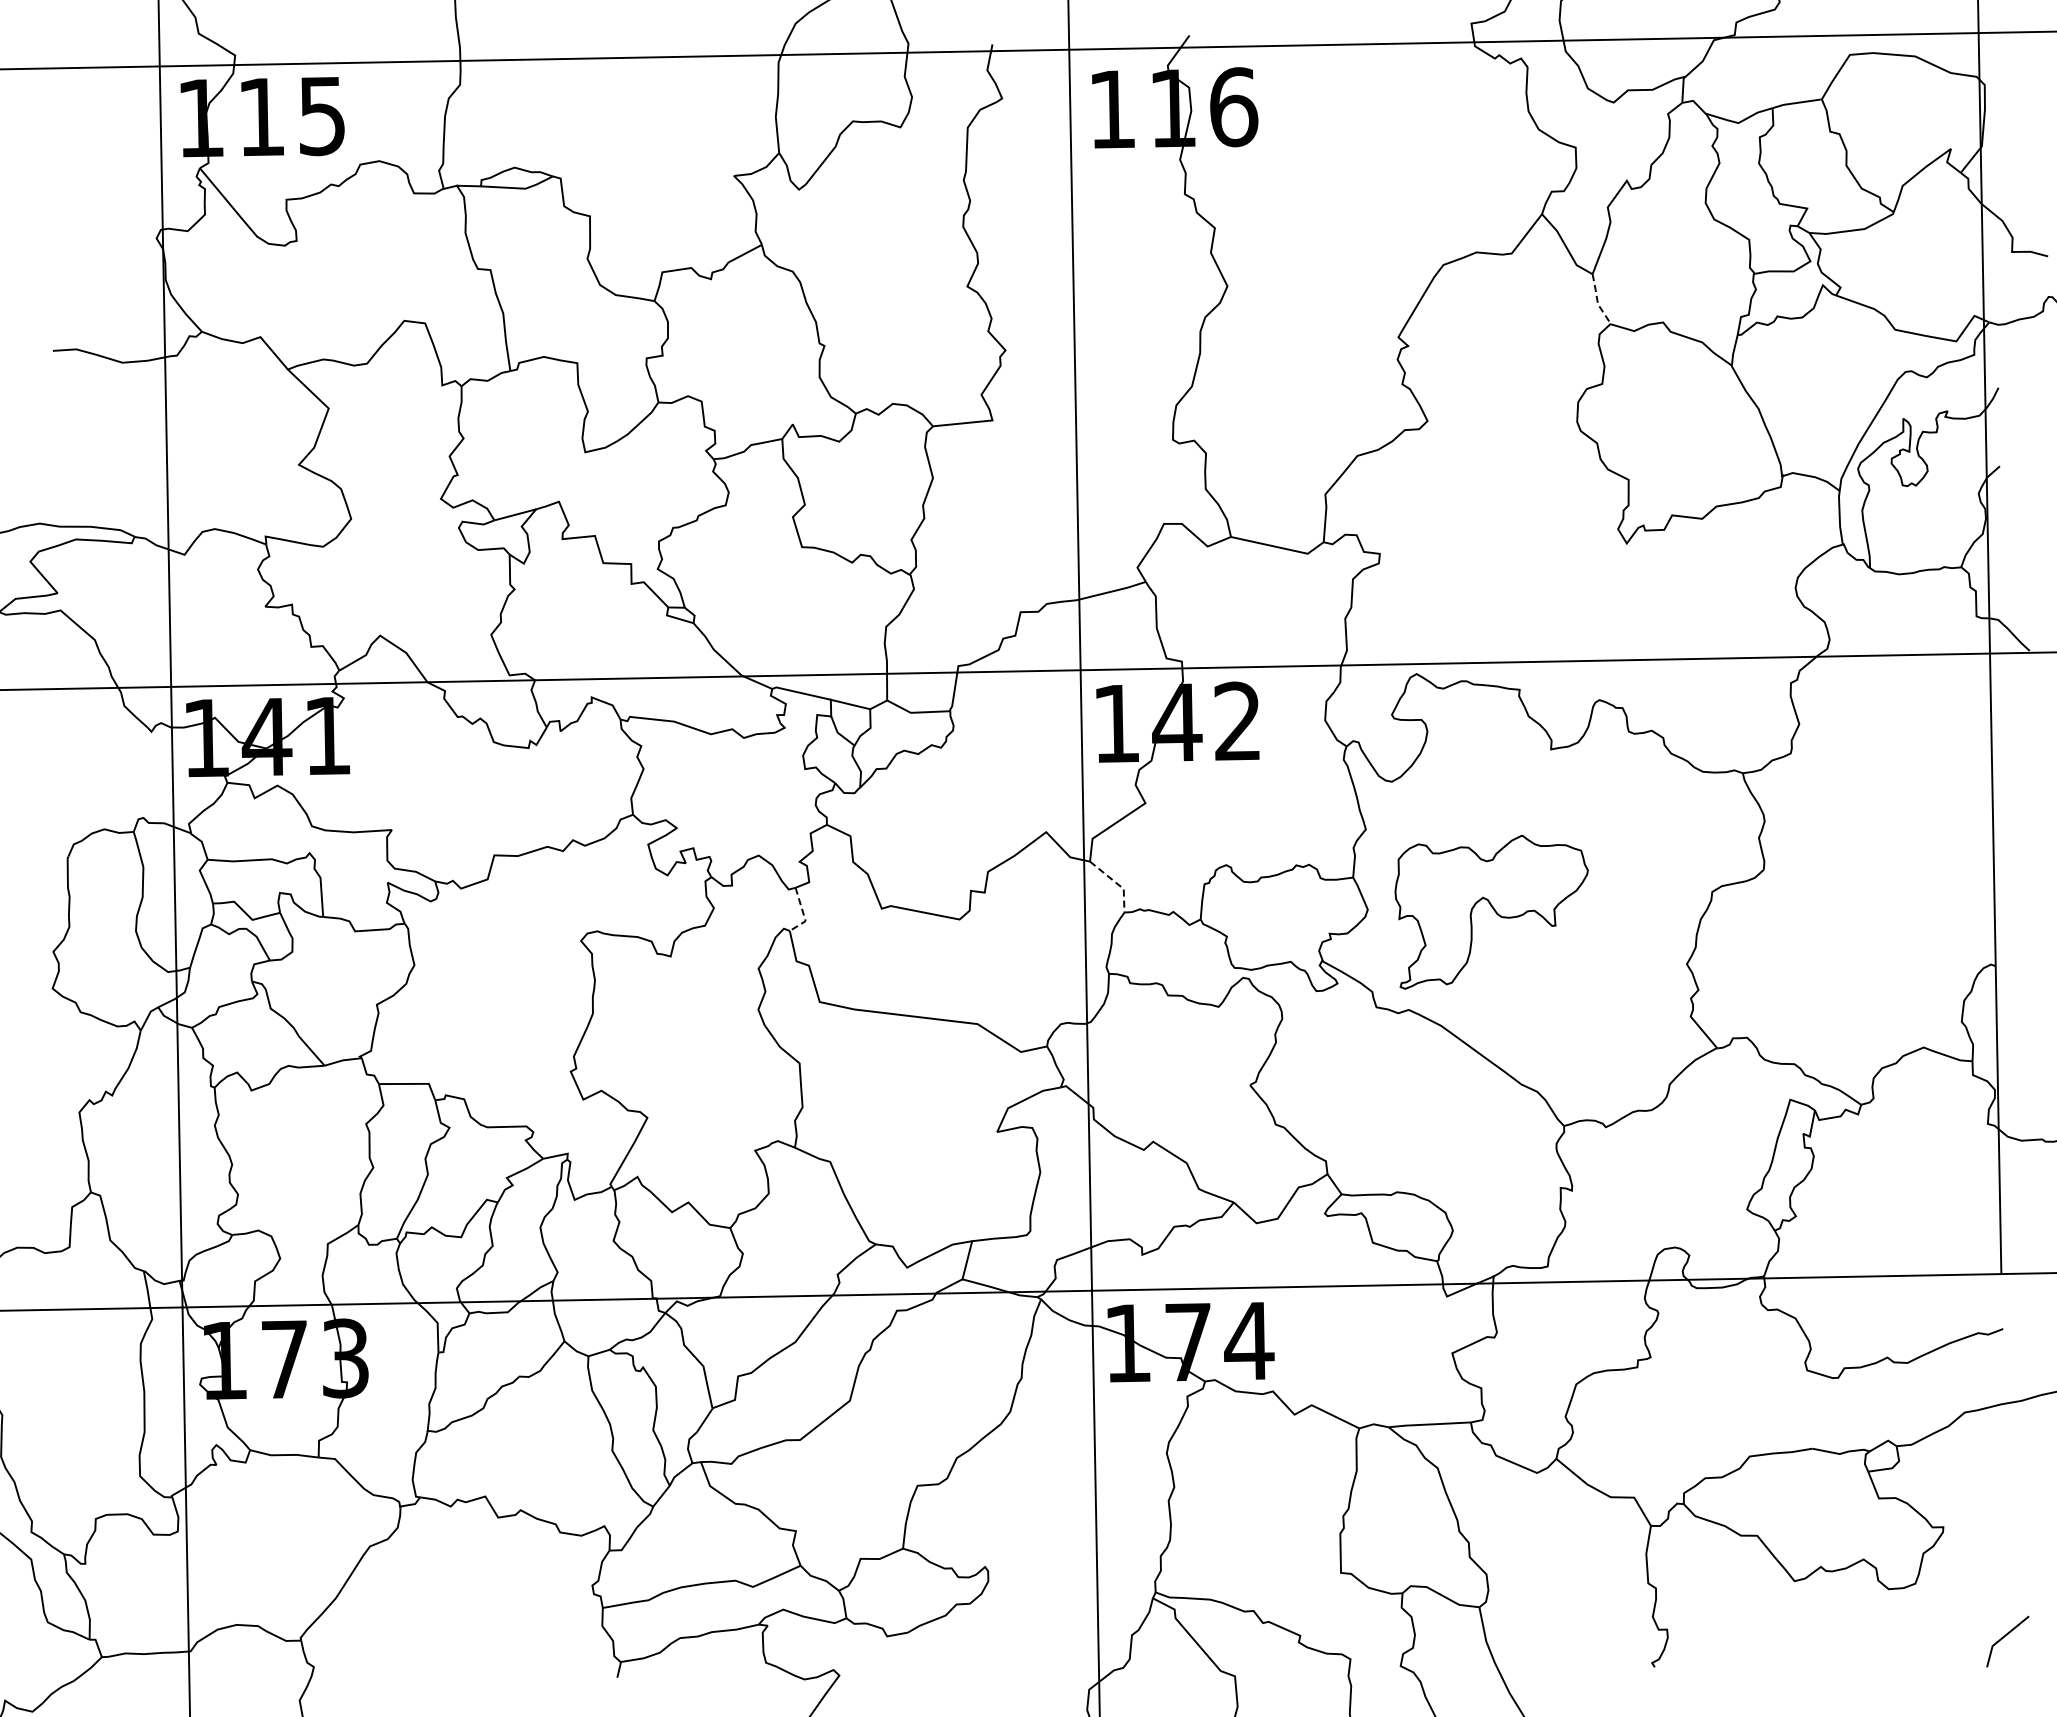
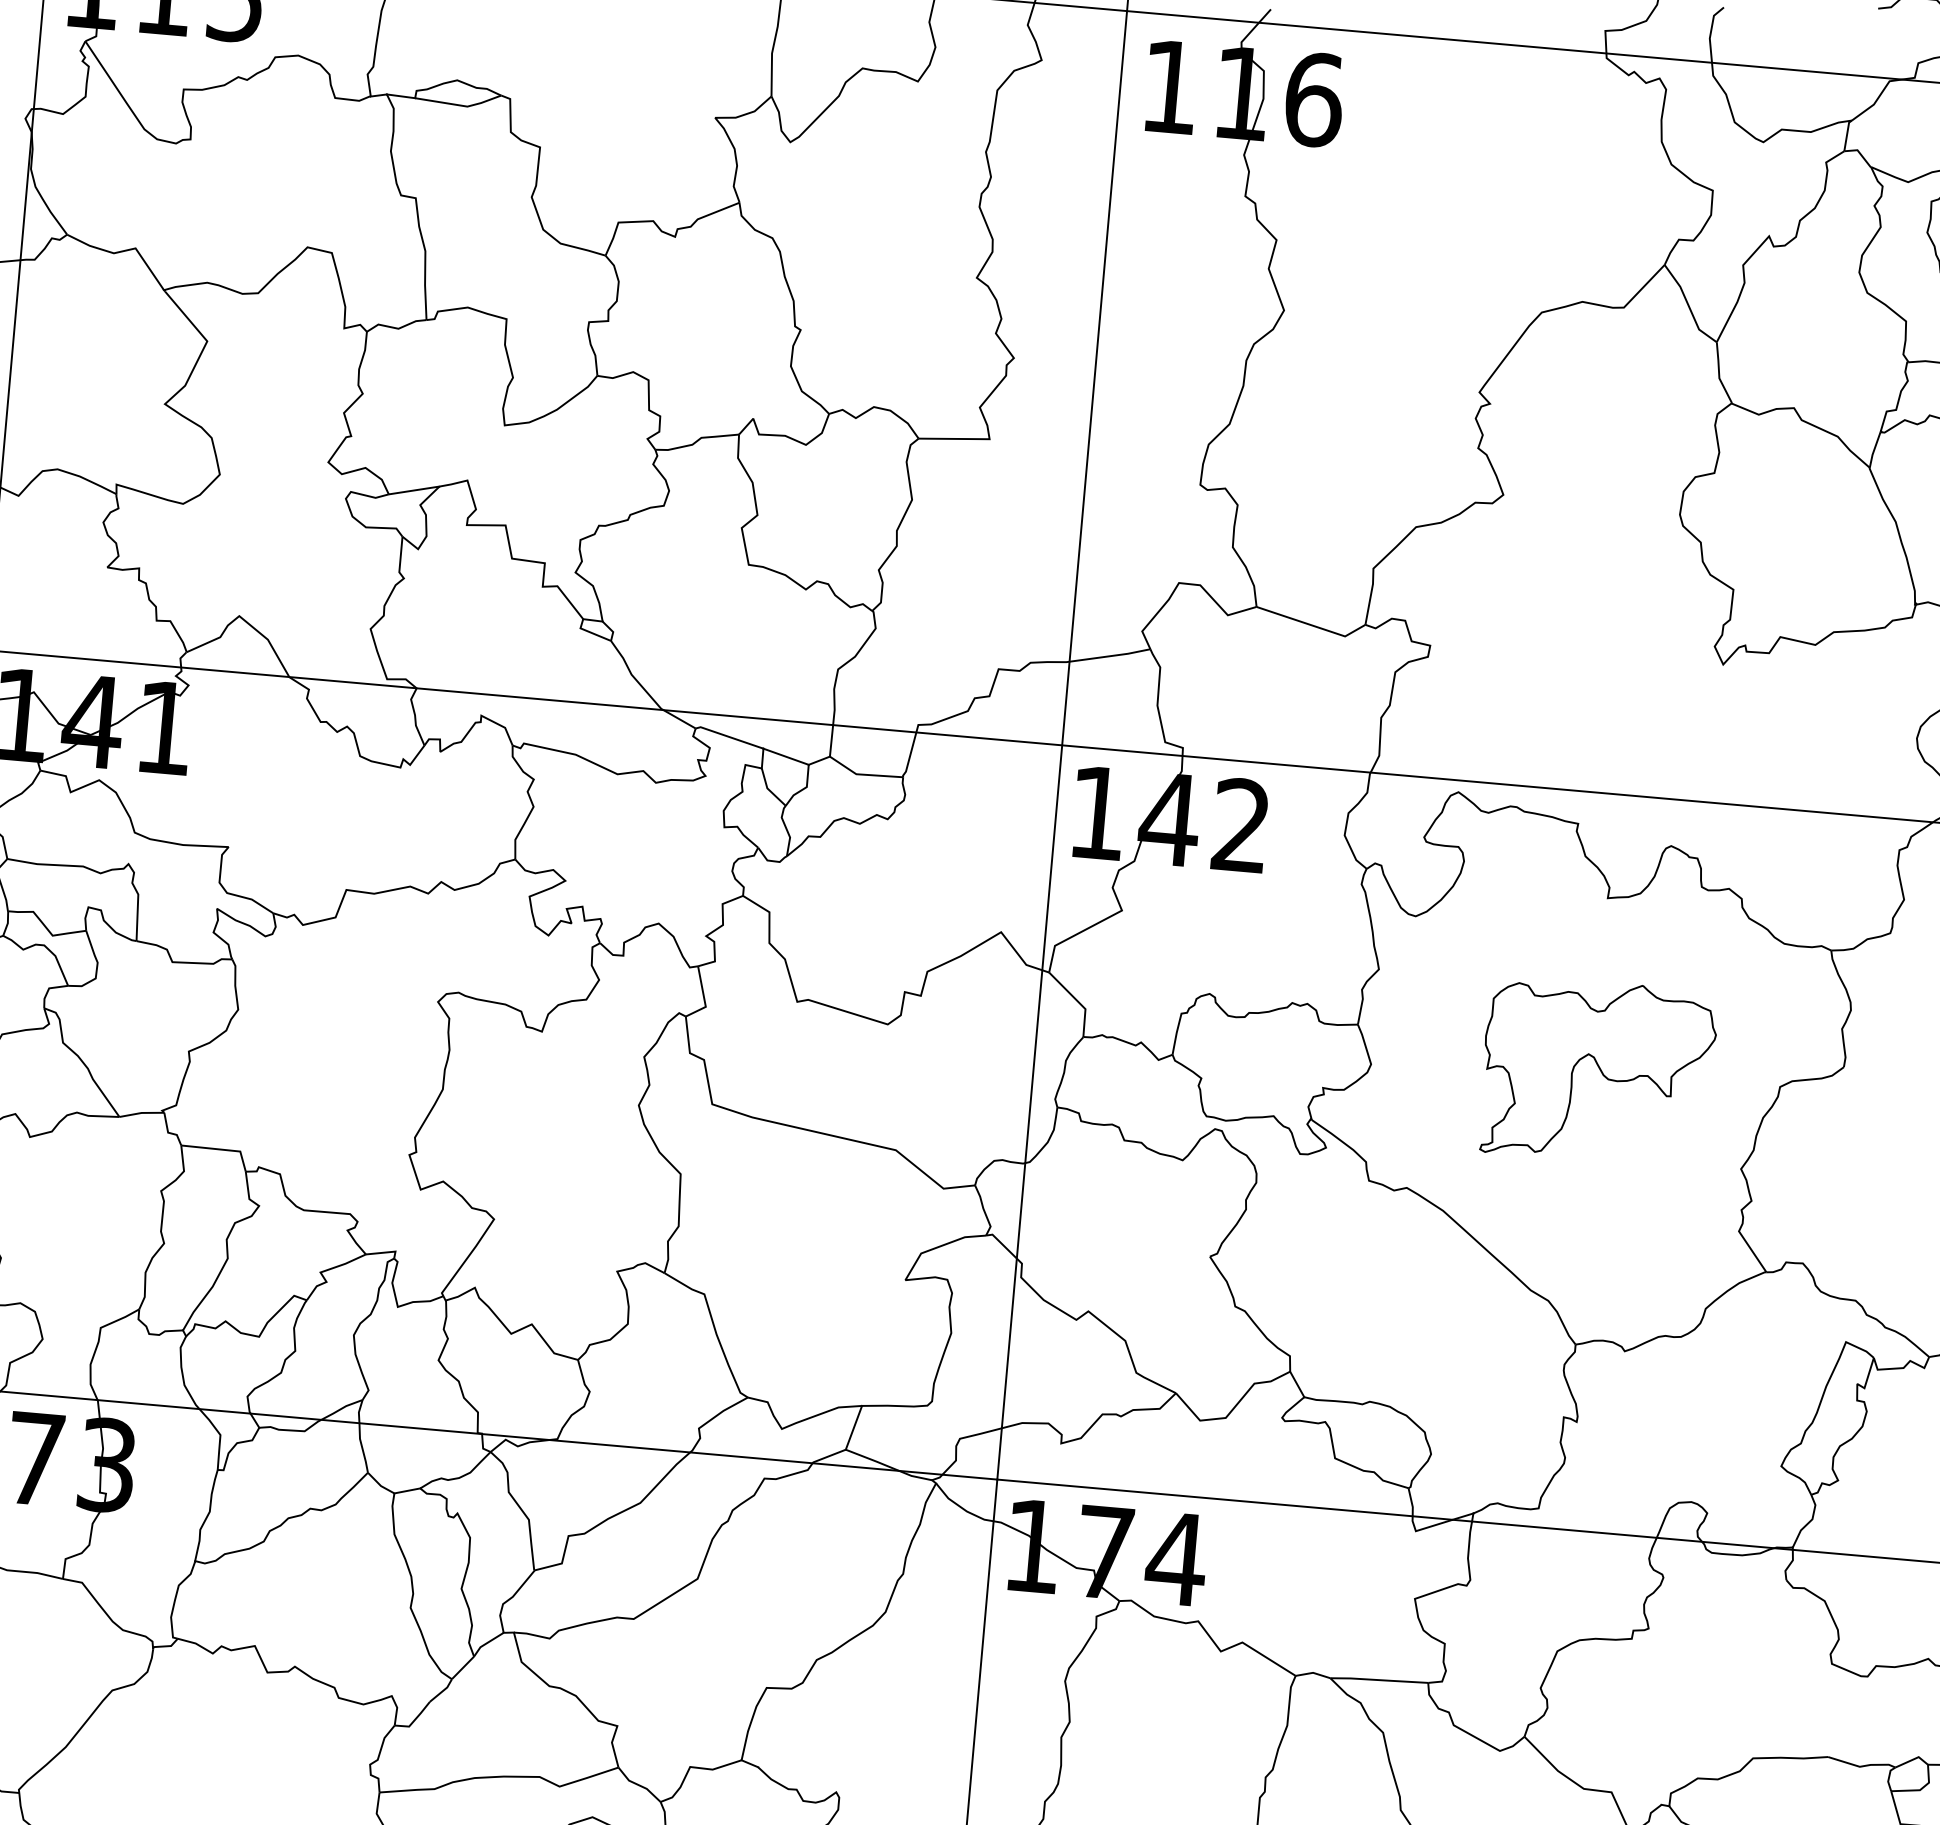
line: (1597, 300) -> (1719, 373), dashed -> solid
line: (1116, 883) -> (1077, 1001), dashed -> solid
part: (1491, 911) -> (1596, 1071), moved
line: (803, 914) -> (704, 998), dashed -> solid

